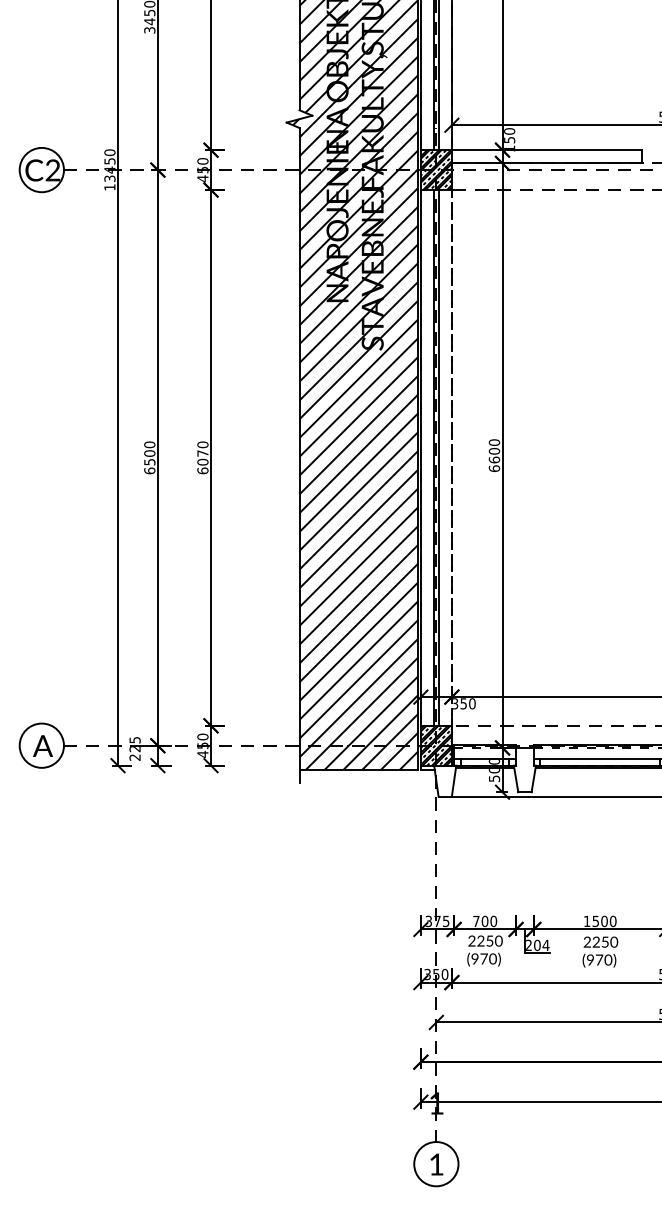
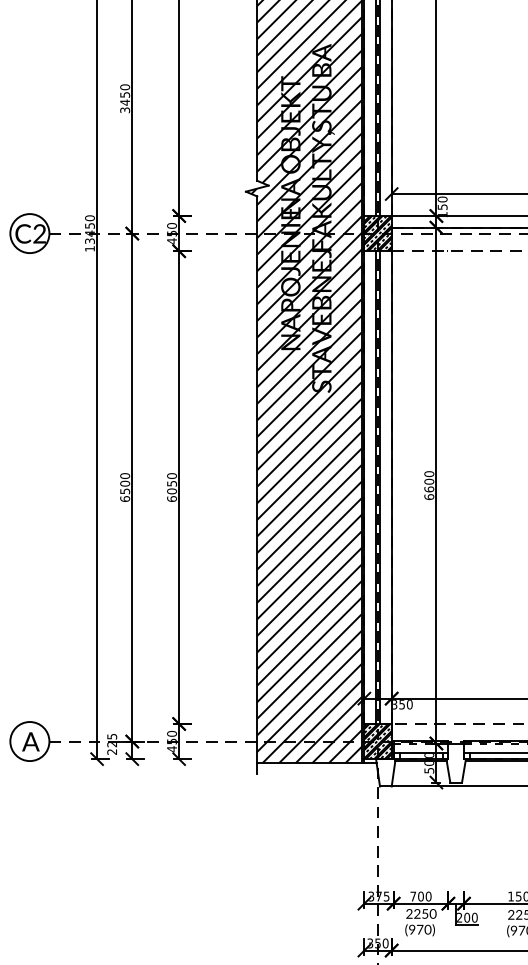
text: (202, 453) -> (171, 483), 6070 -> 6050
line: (451, 457) -> (391, 487), dashed -> solid
text: (545, 945) -> (474, 917), 204 -> 200

